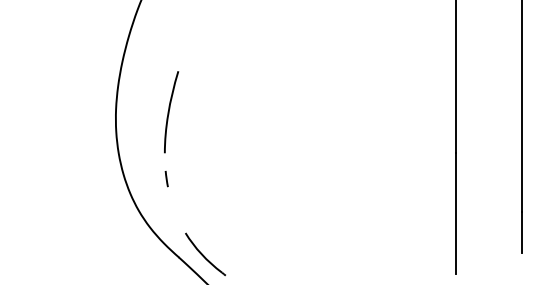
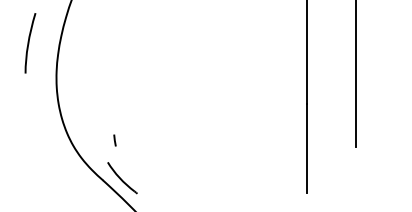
curve: (170, 112) -> (29, 43), moved
curve: (166, 178) -> (114, 140), moved
line: (521, 231) -> (355, 161), removed

